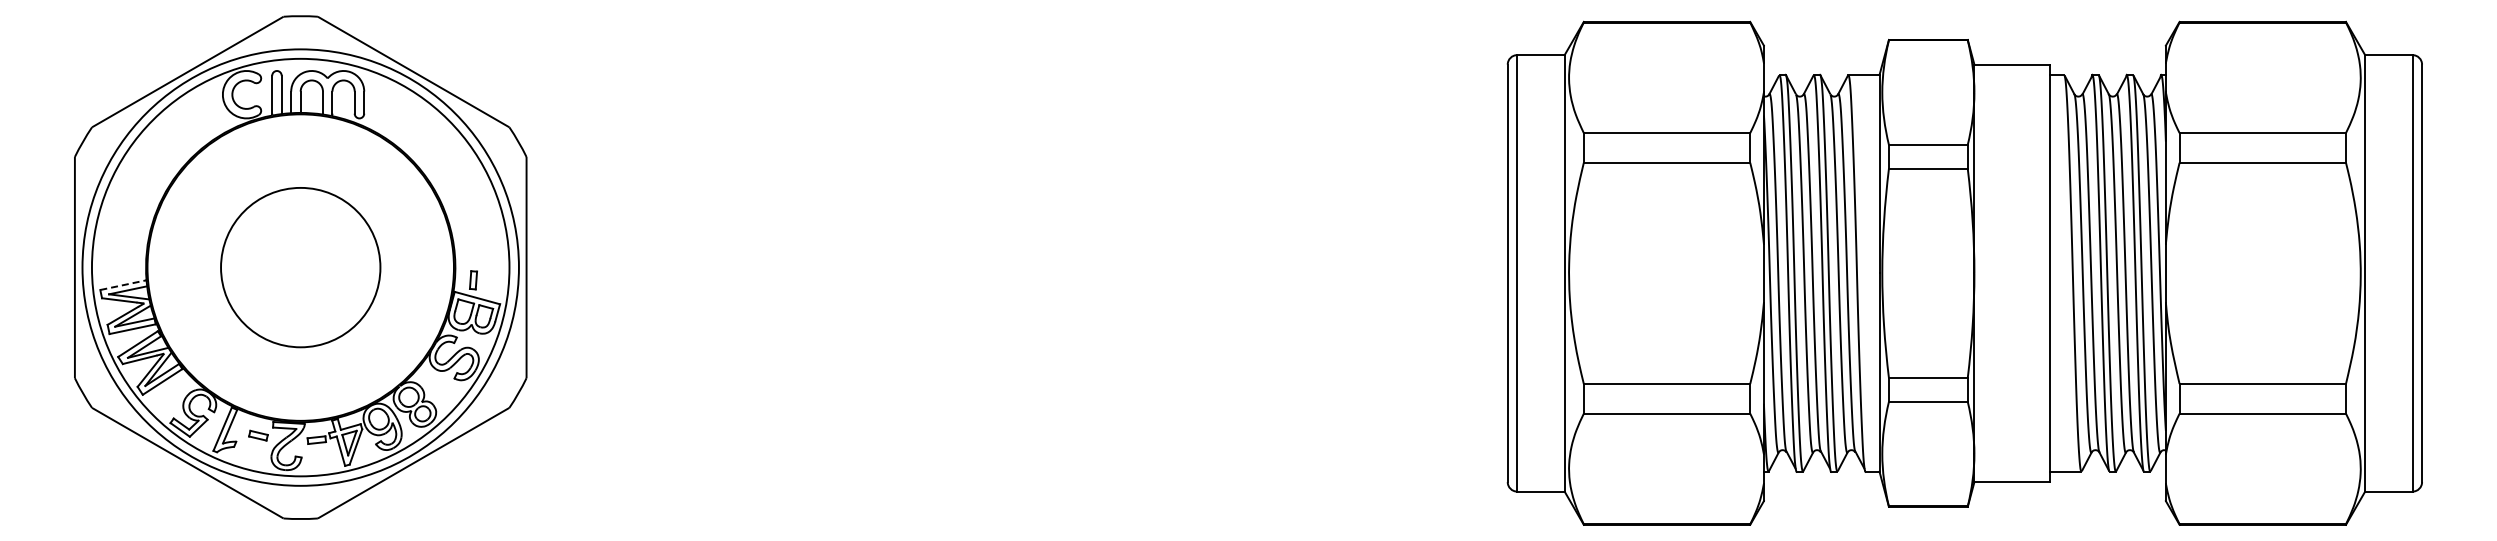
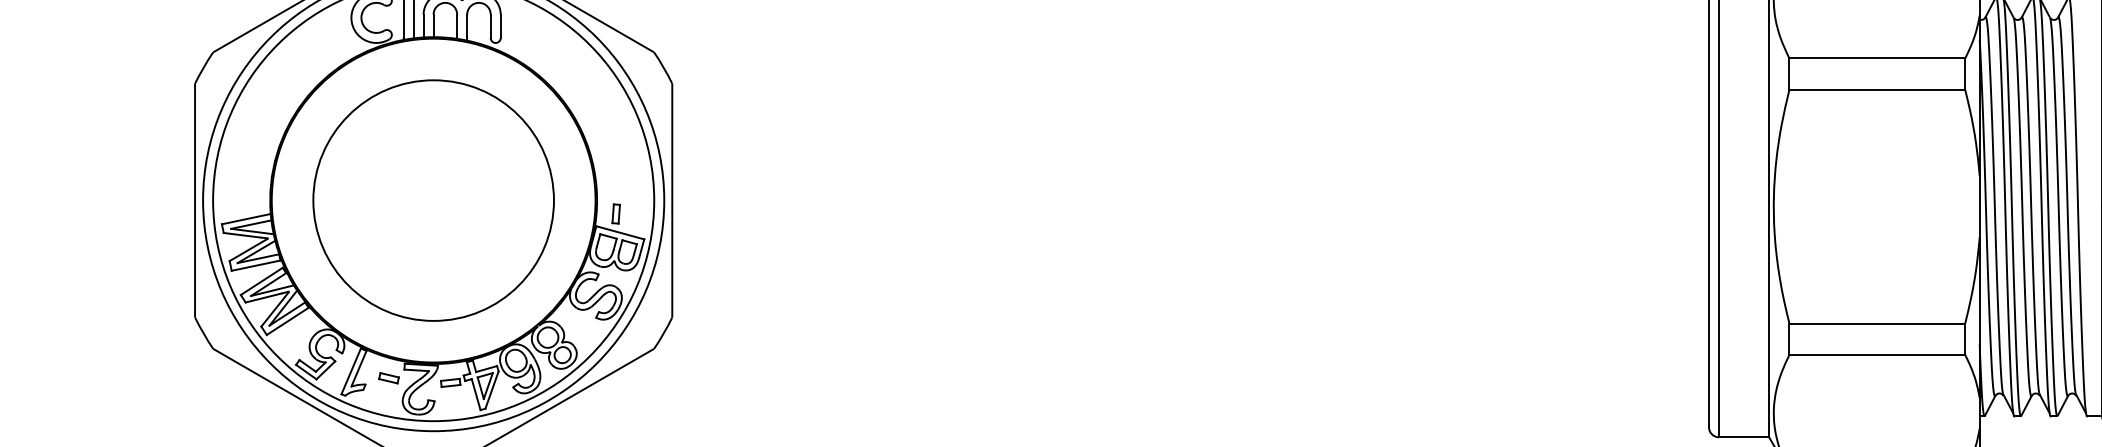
circle: (300, 267) -> (433, 200), size x1.43
line: (123, 285) -> (246, 219), dashed -> solid

